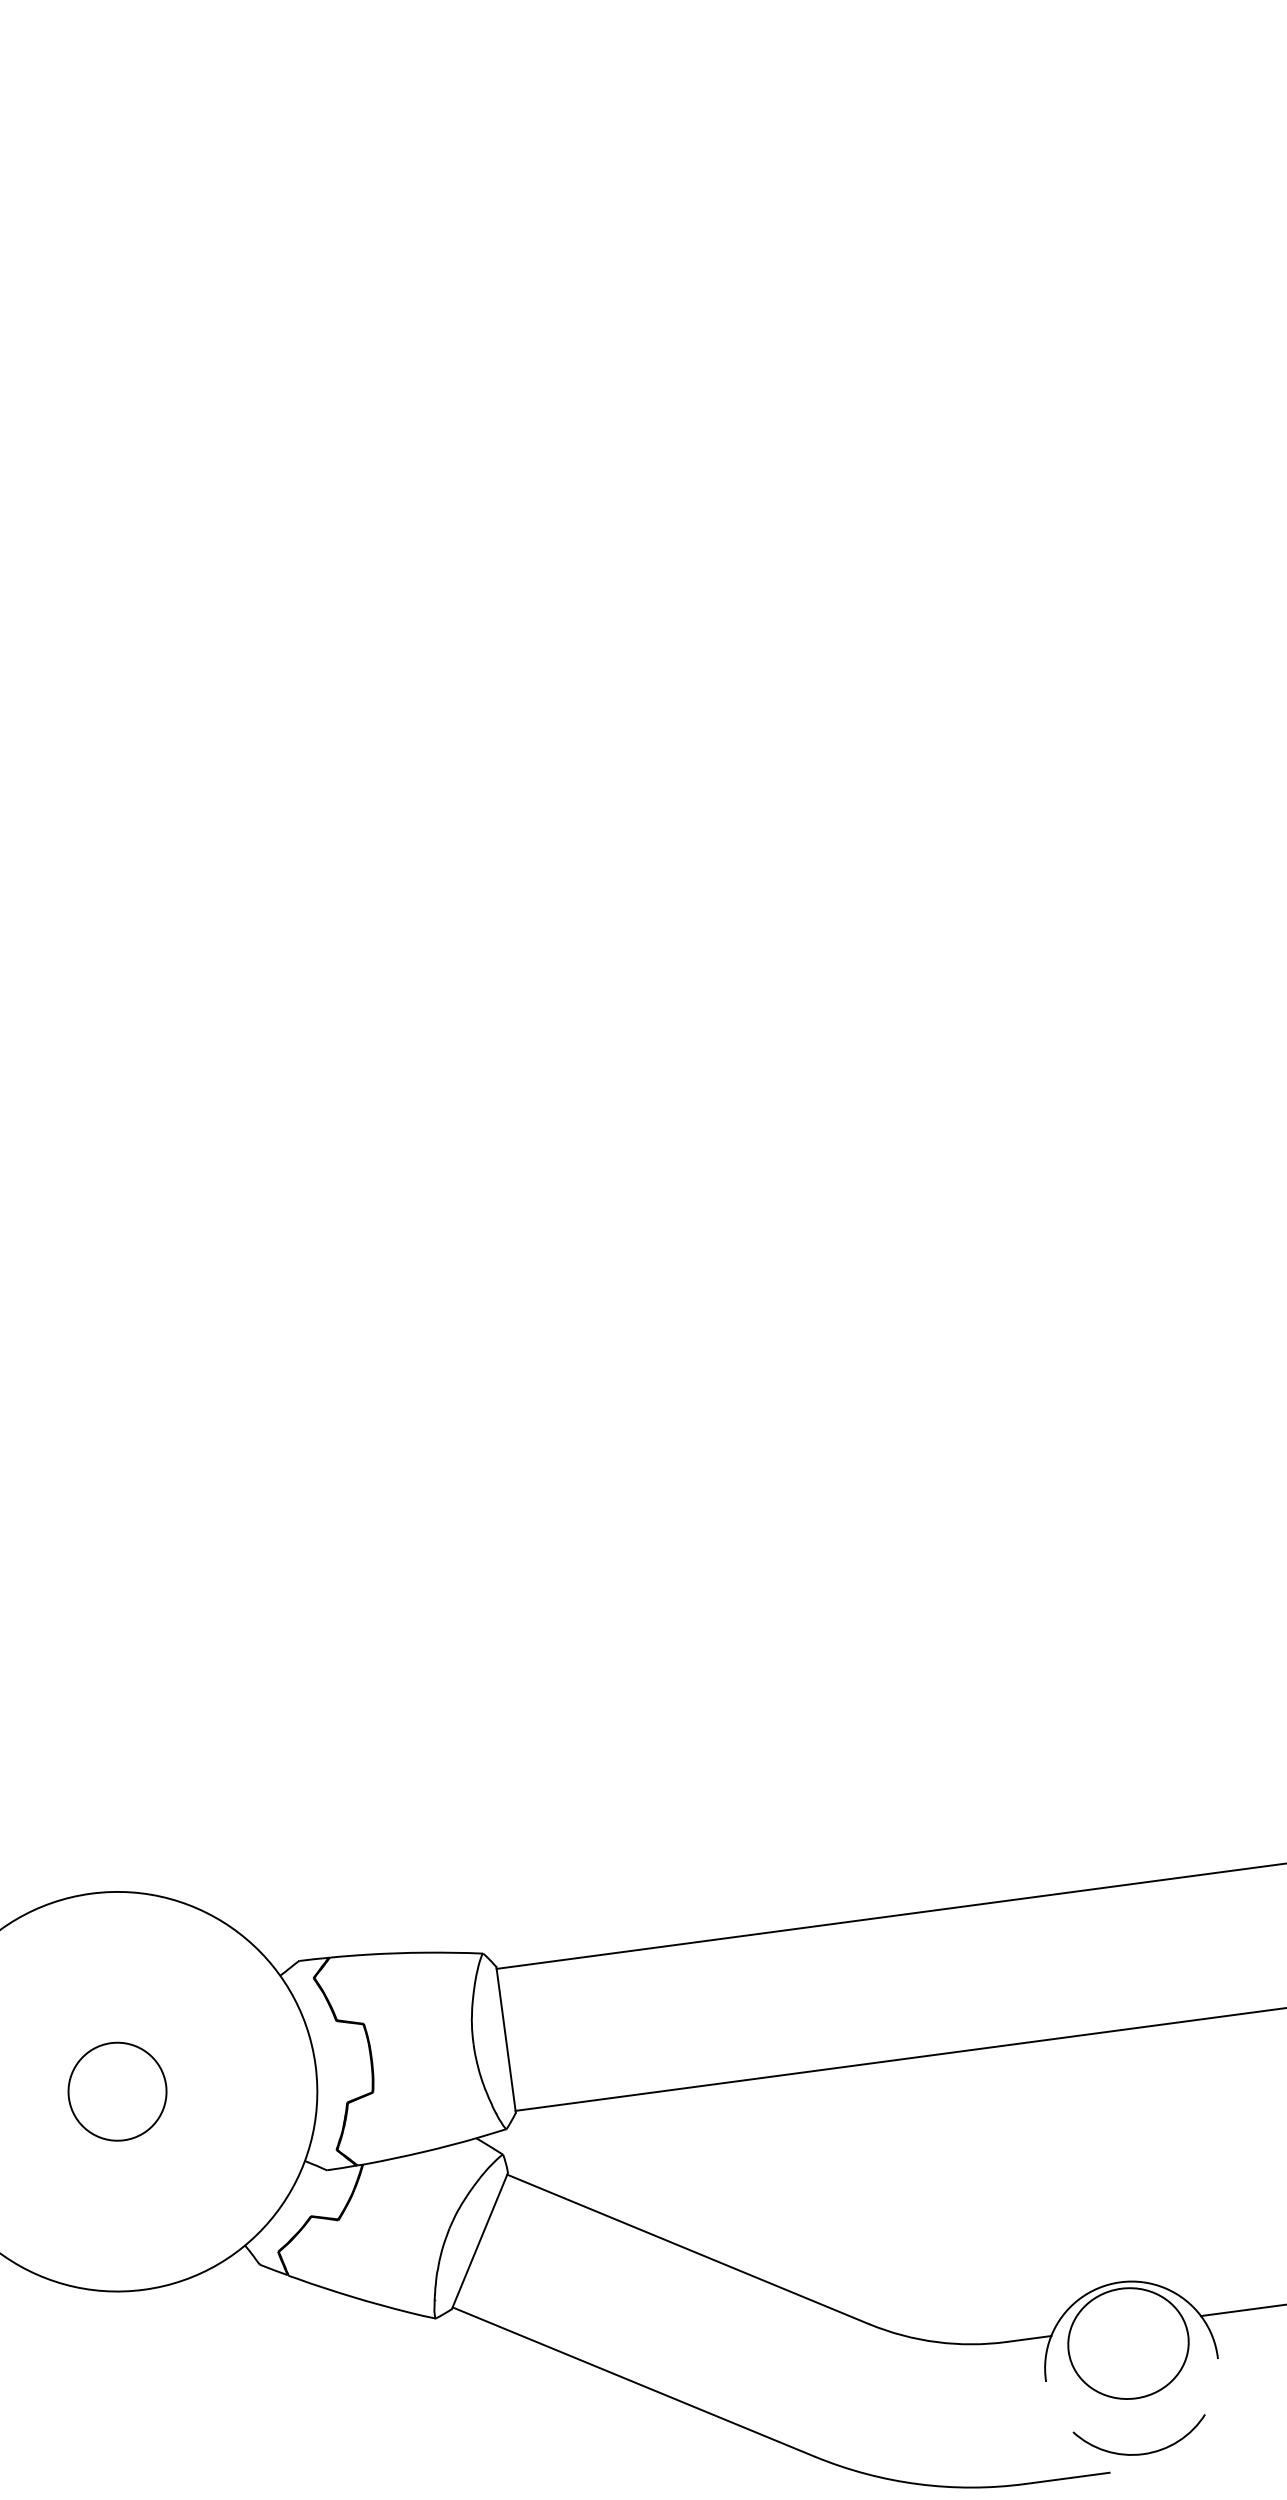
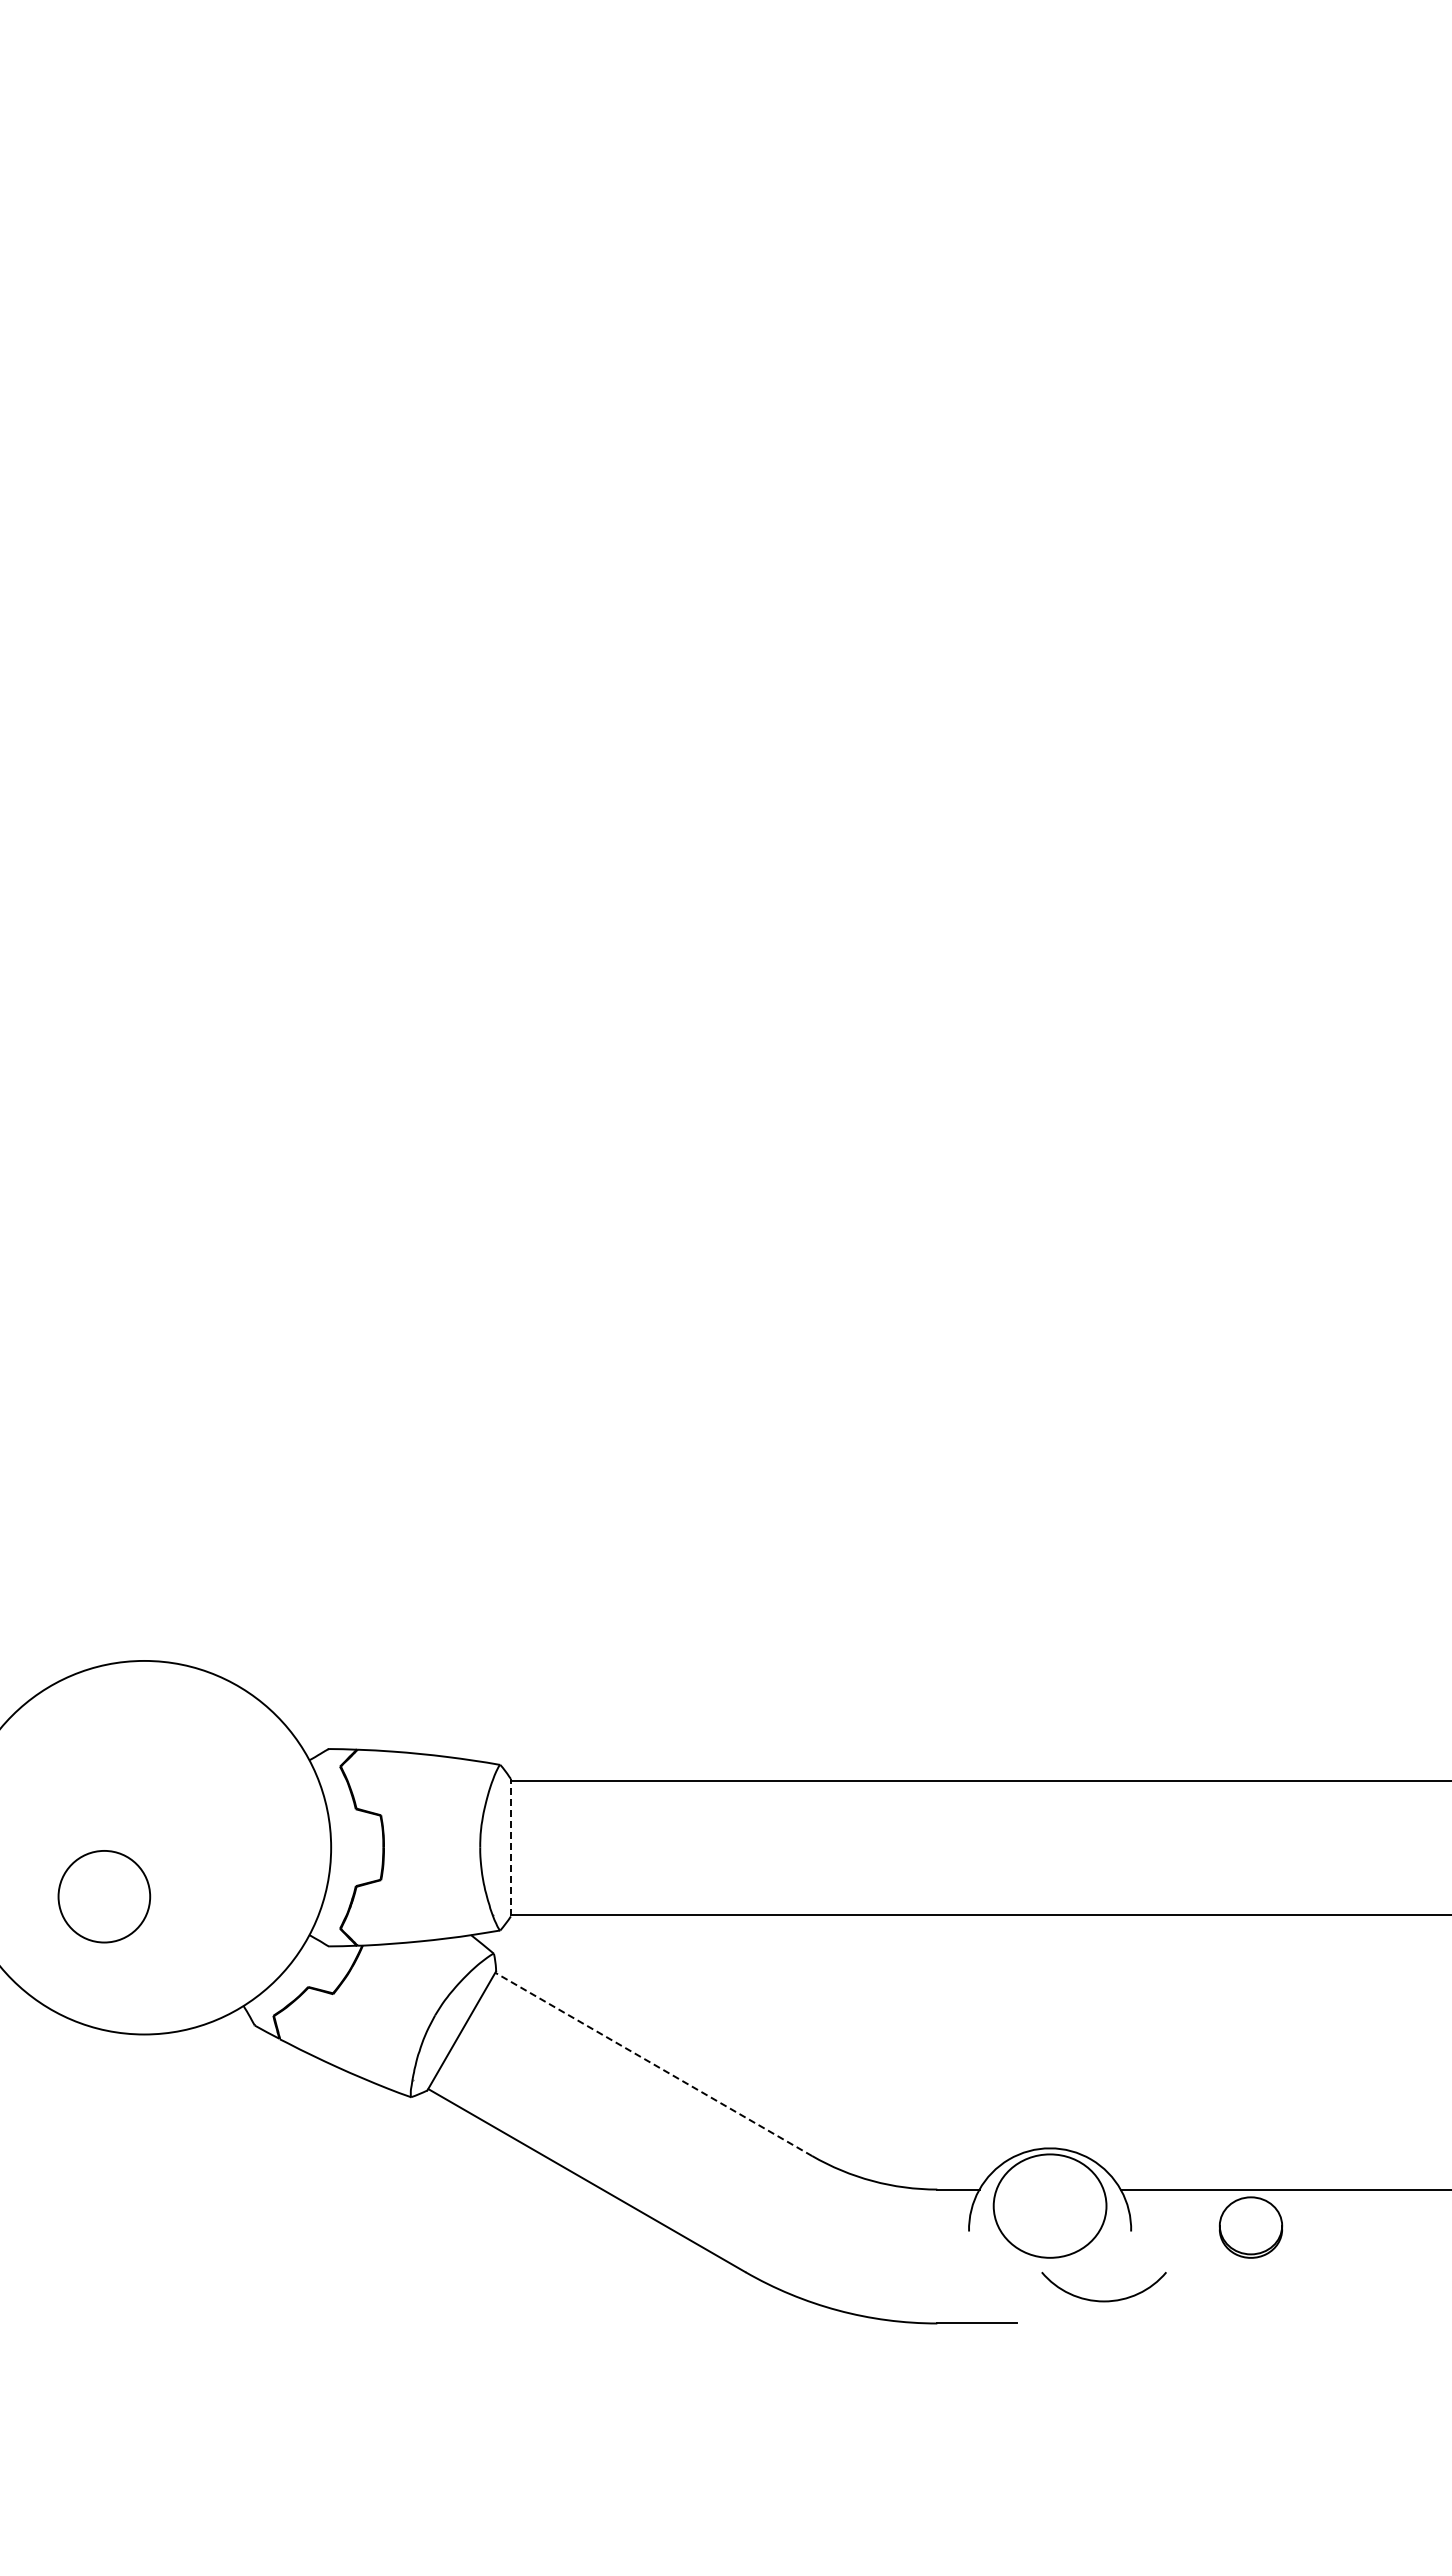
line: (505, 2039) -> (510, 1847), solid -> dashed
circle: (117, 2091) -> (104, 1896), moved
line: (687, 2249) -> (653, 2064), solid -> dashed
arc: (1142, 2453) -> (1103, 2300), moved

